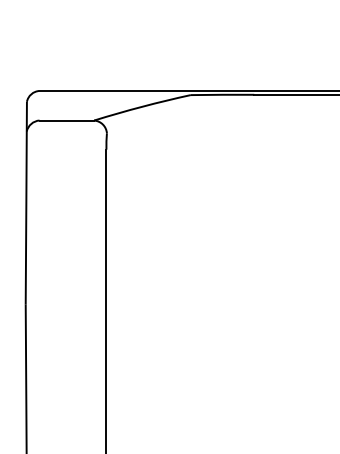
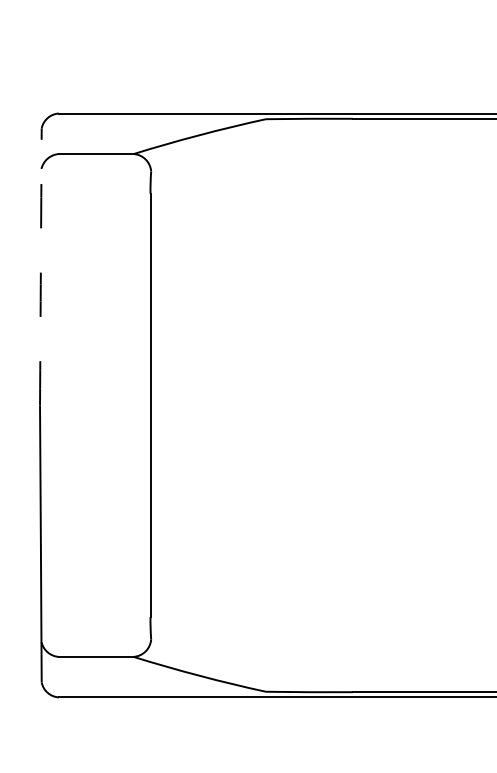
arc: (26, 202) -> (40, 266), solid -> dashed

